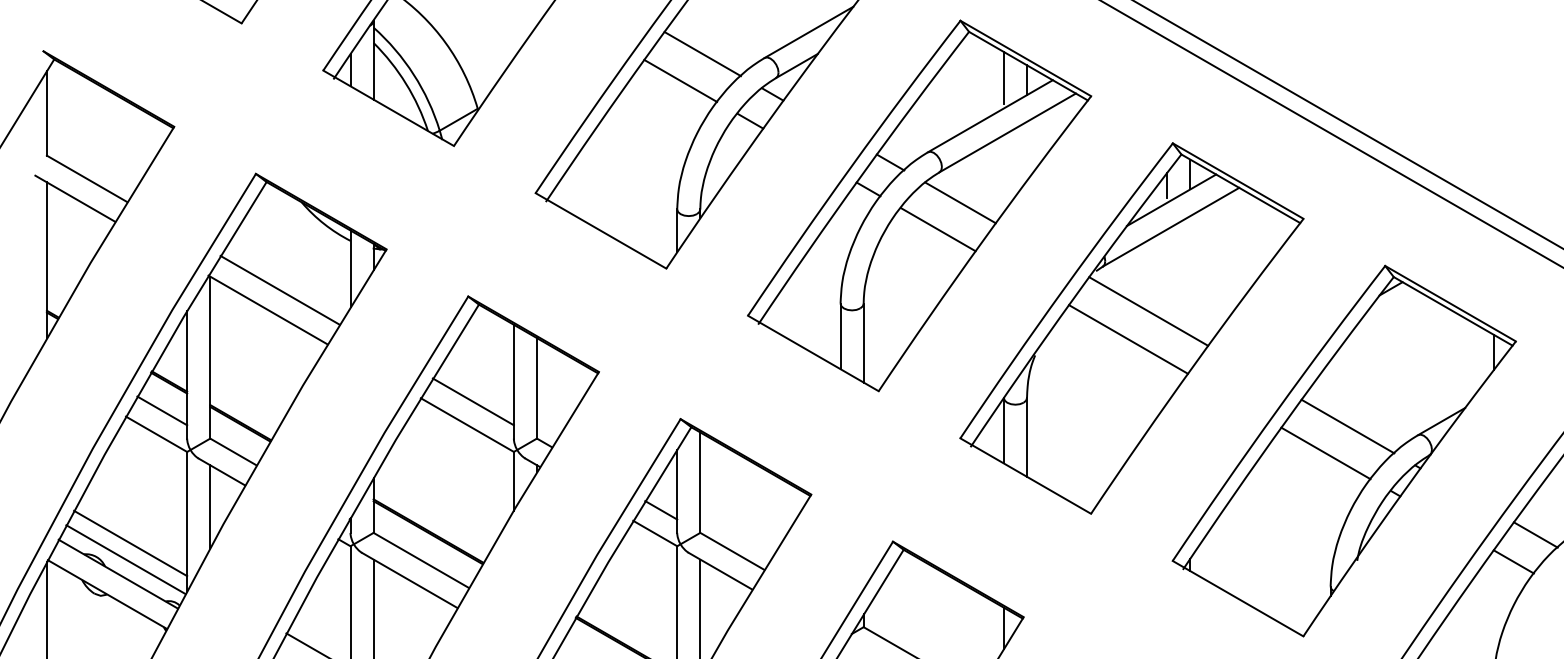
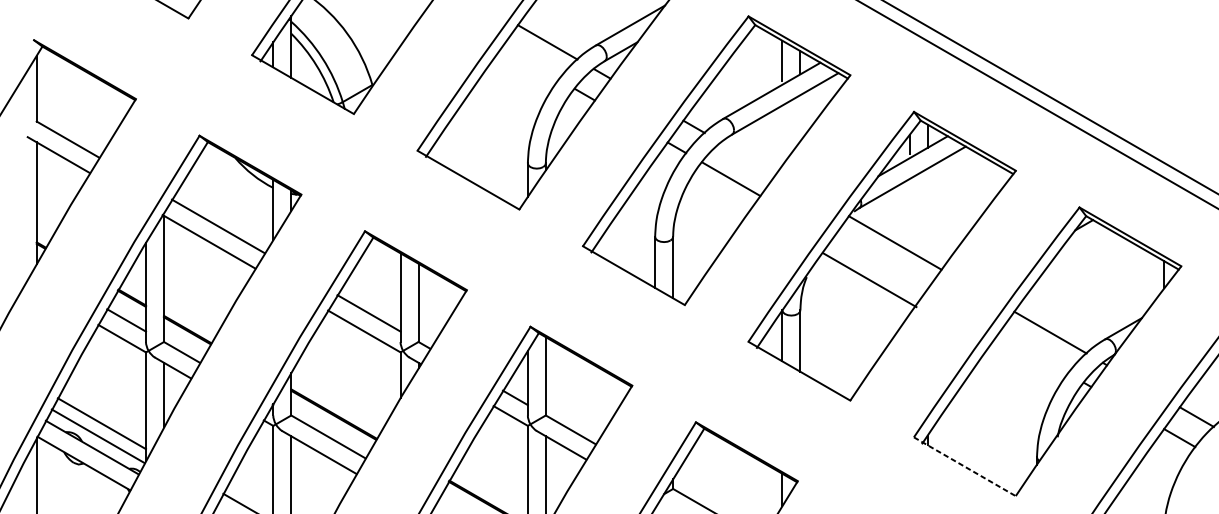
line: (680, 80) -> (530, 62), removed
line: (960, 202) -> (748, 158), removed
line: (1128, 339) -> (870, 280), moved
line: (1325, 453) -> (1032, 353), removed
line: (1238, 598) -> (965, 466), solid -> dashed

